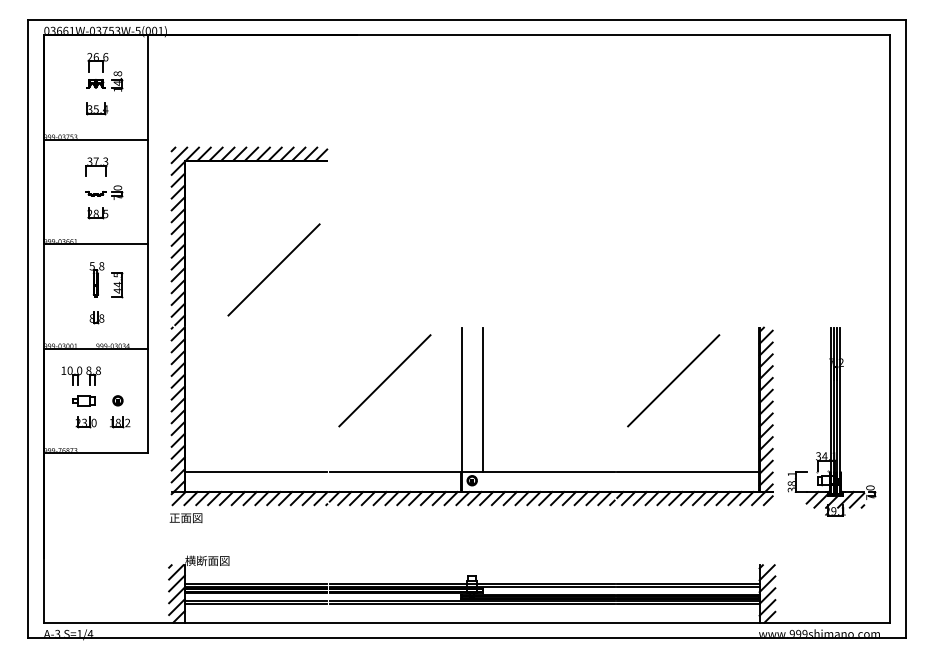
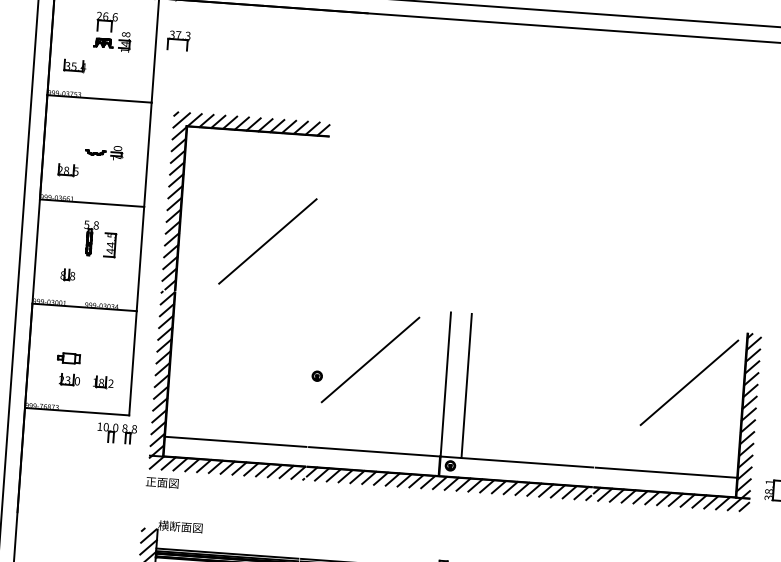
part: (97, 108) -> (75, 65), moved
part: (96, 166) -> (178, 40), moved
part: (97, 213) -> (67, 170), moved
part: (96, 317) -> (67, 274), moved
part: (80, 375) -> (116, 432), moved
line: (673, 380) -> (689, 382), moved
part: (117, 400) -> (316, 375), moved

